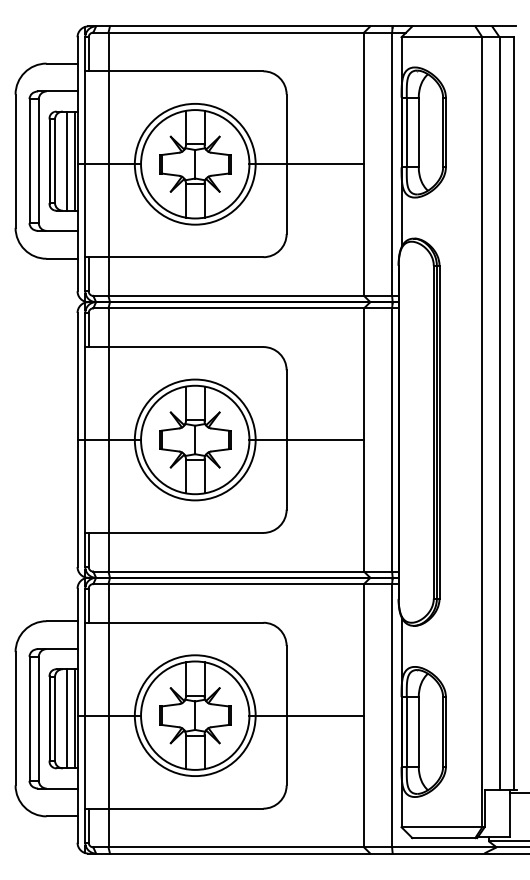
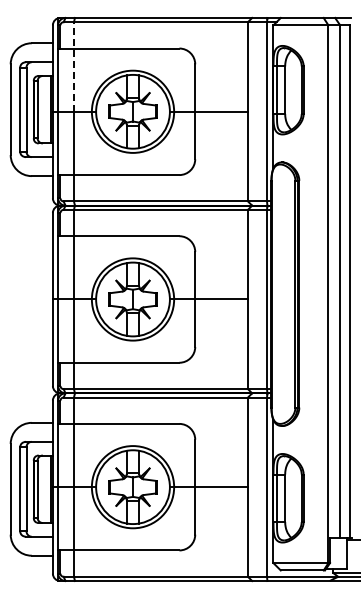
line: (107, 97) -> (73, 66), solid -> dashed
line: (66, 160) -> (45, 109), removed
line: (66, 719) -> (45, 489), removed

